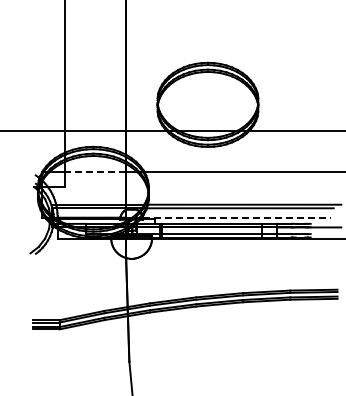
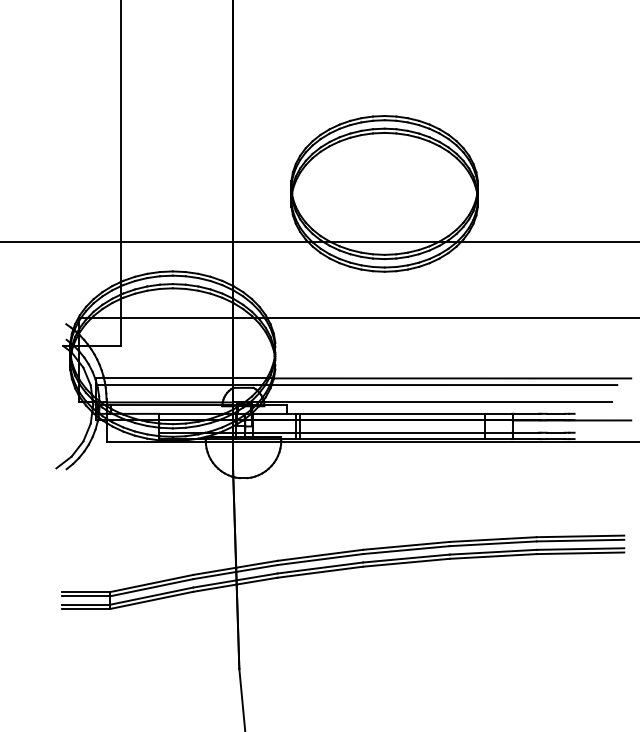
line: (95, 172) -> (176, 318), dashed -> solid
line: (236, 217) -> (437, 402), dashed -> solid

